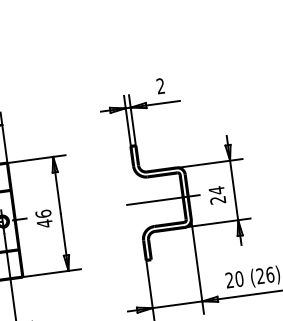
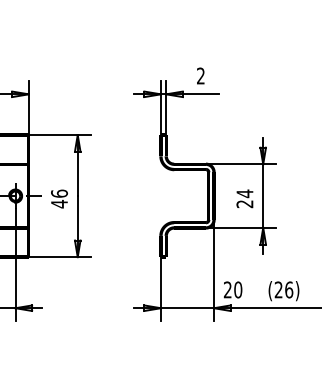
line: (163, 200) -> (187, 196), removed
text: (234, 279) -> (233, 289), moved

